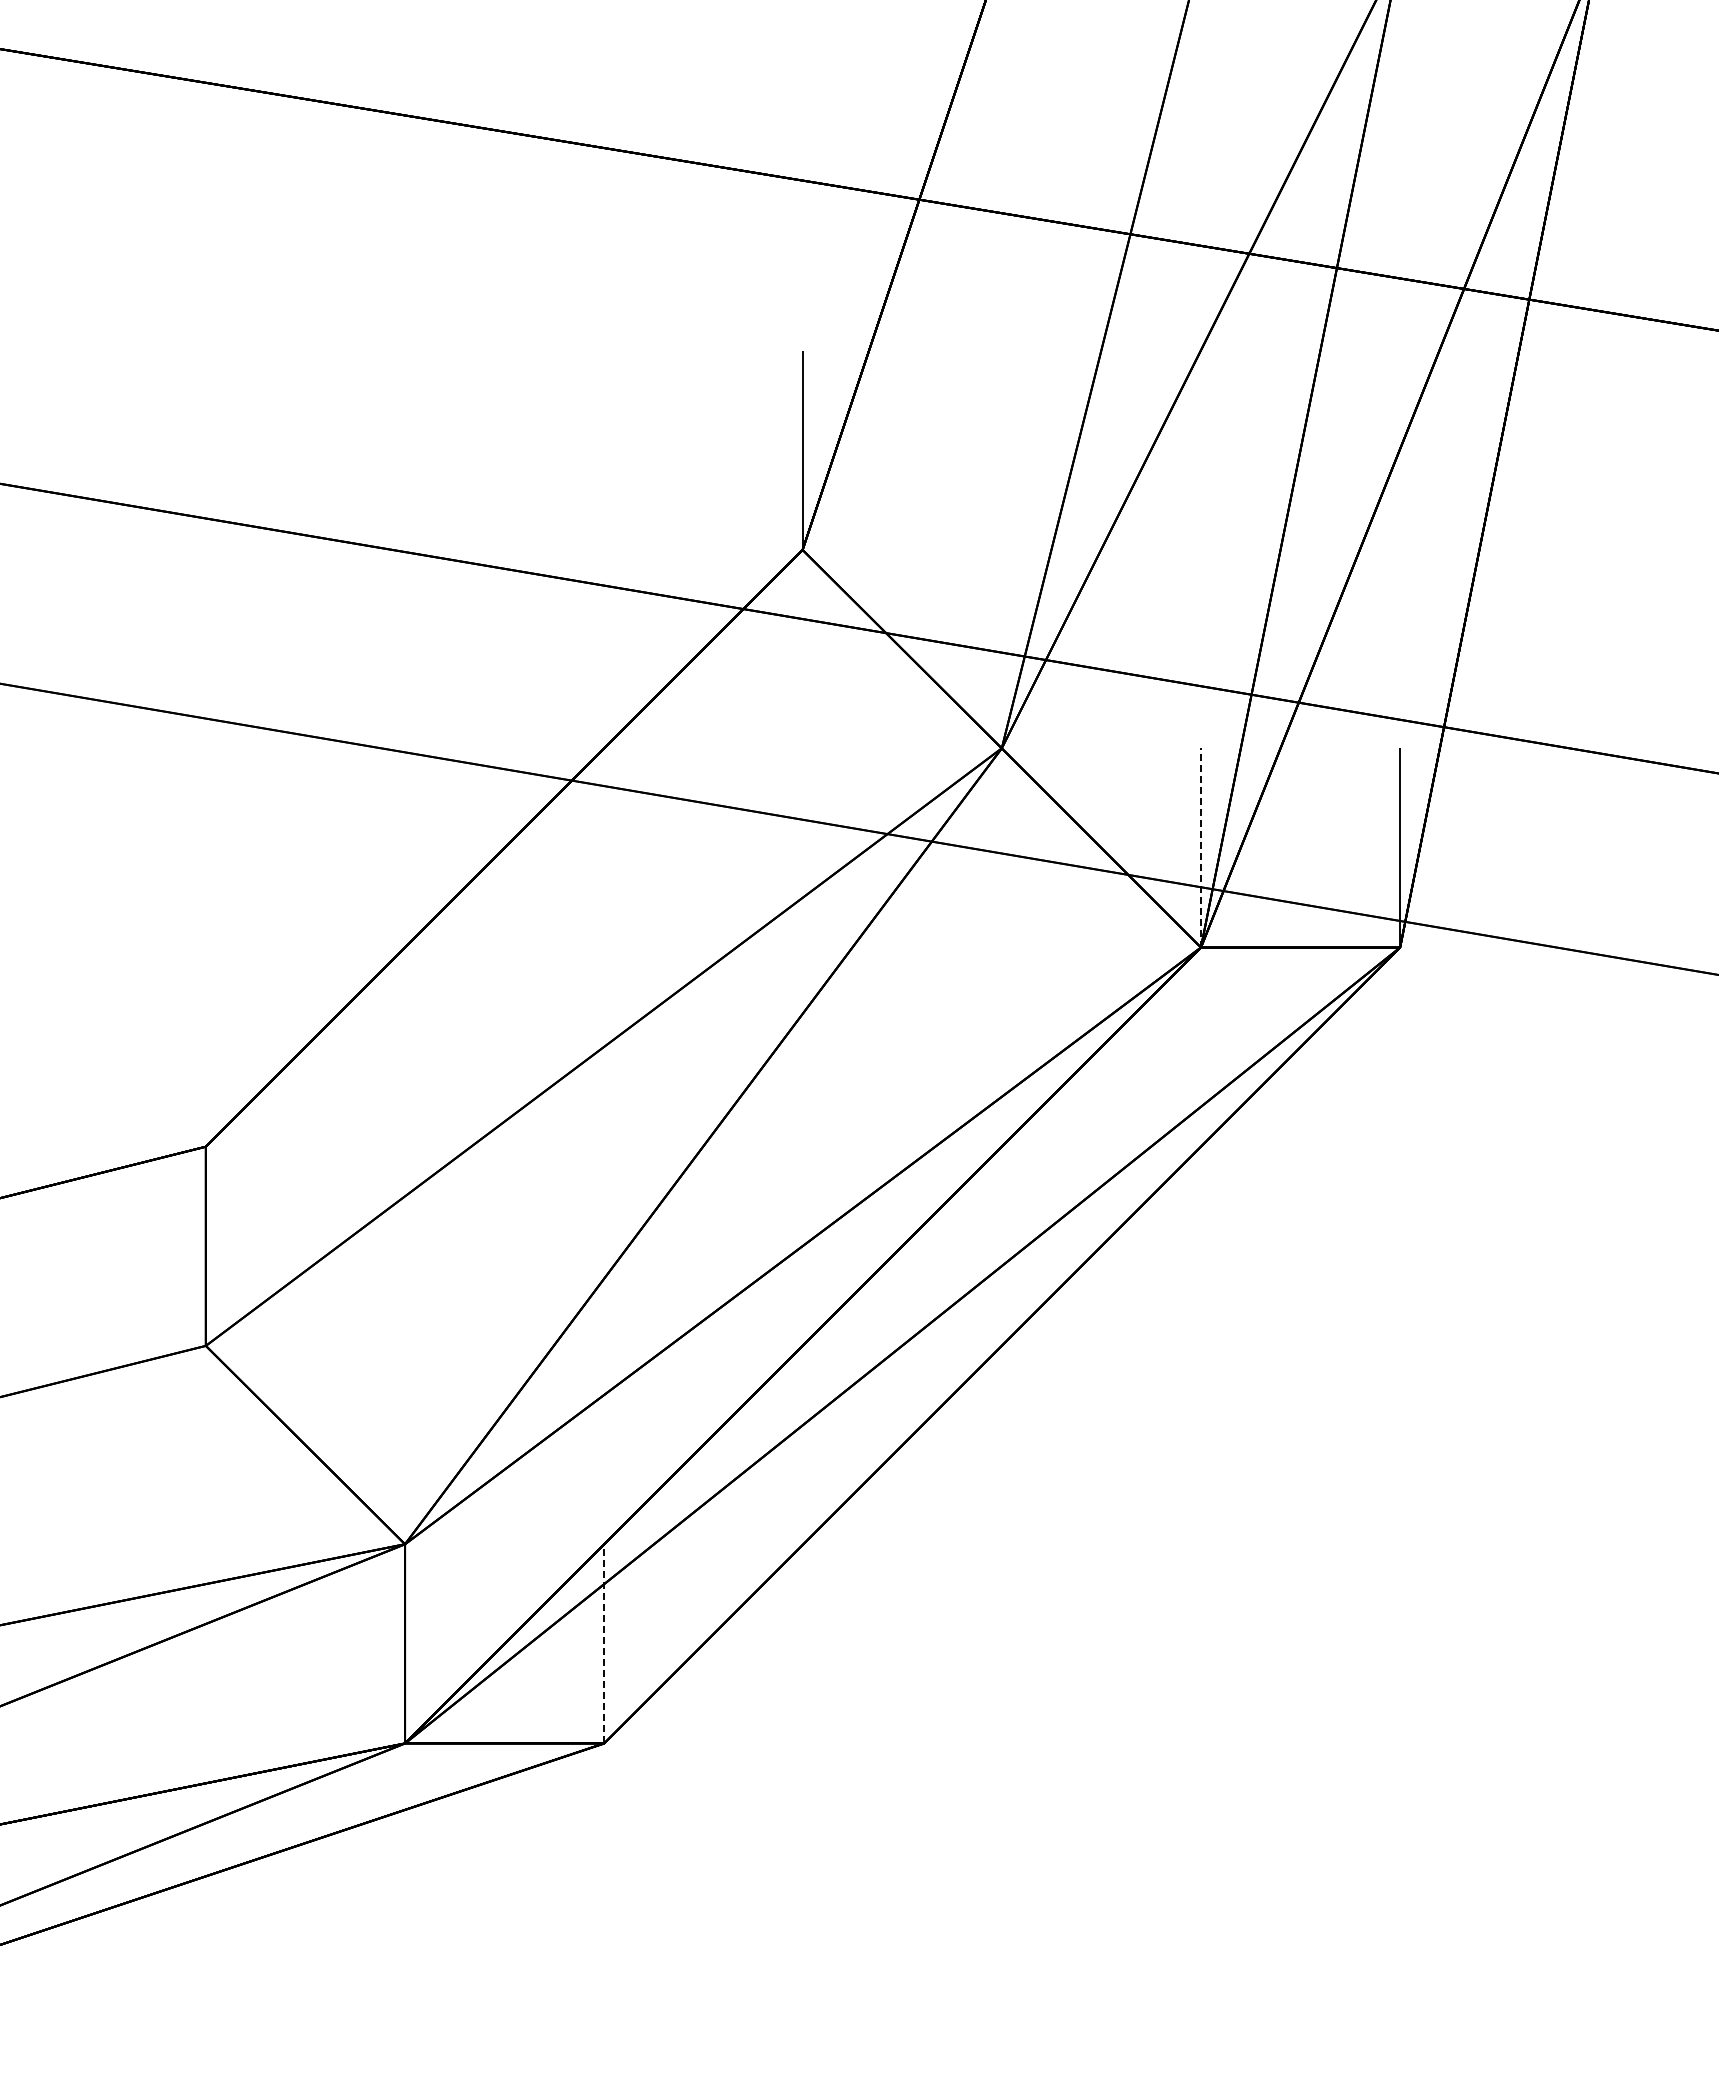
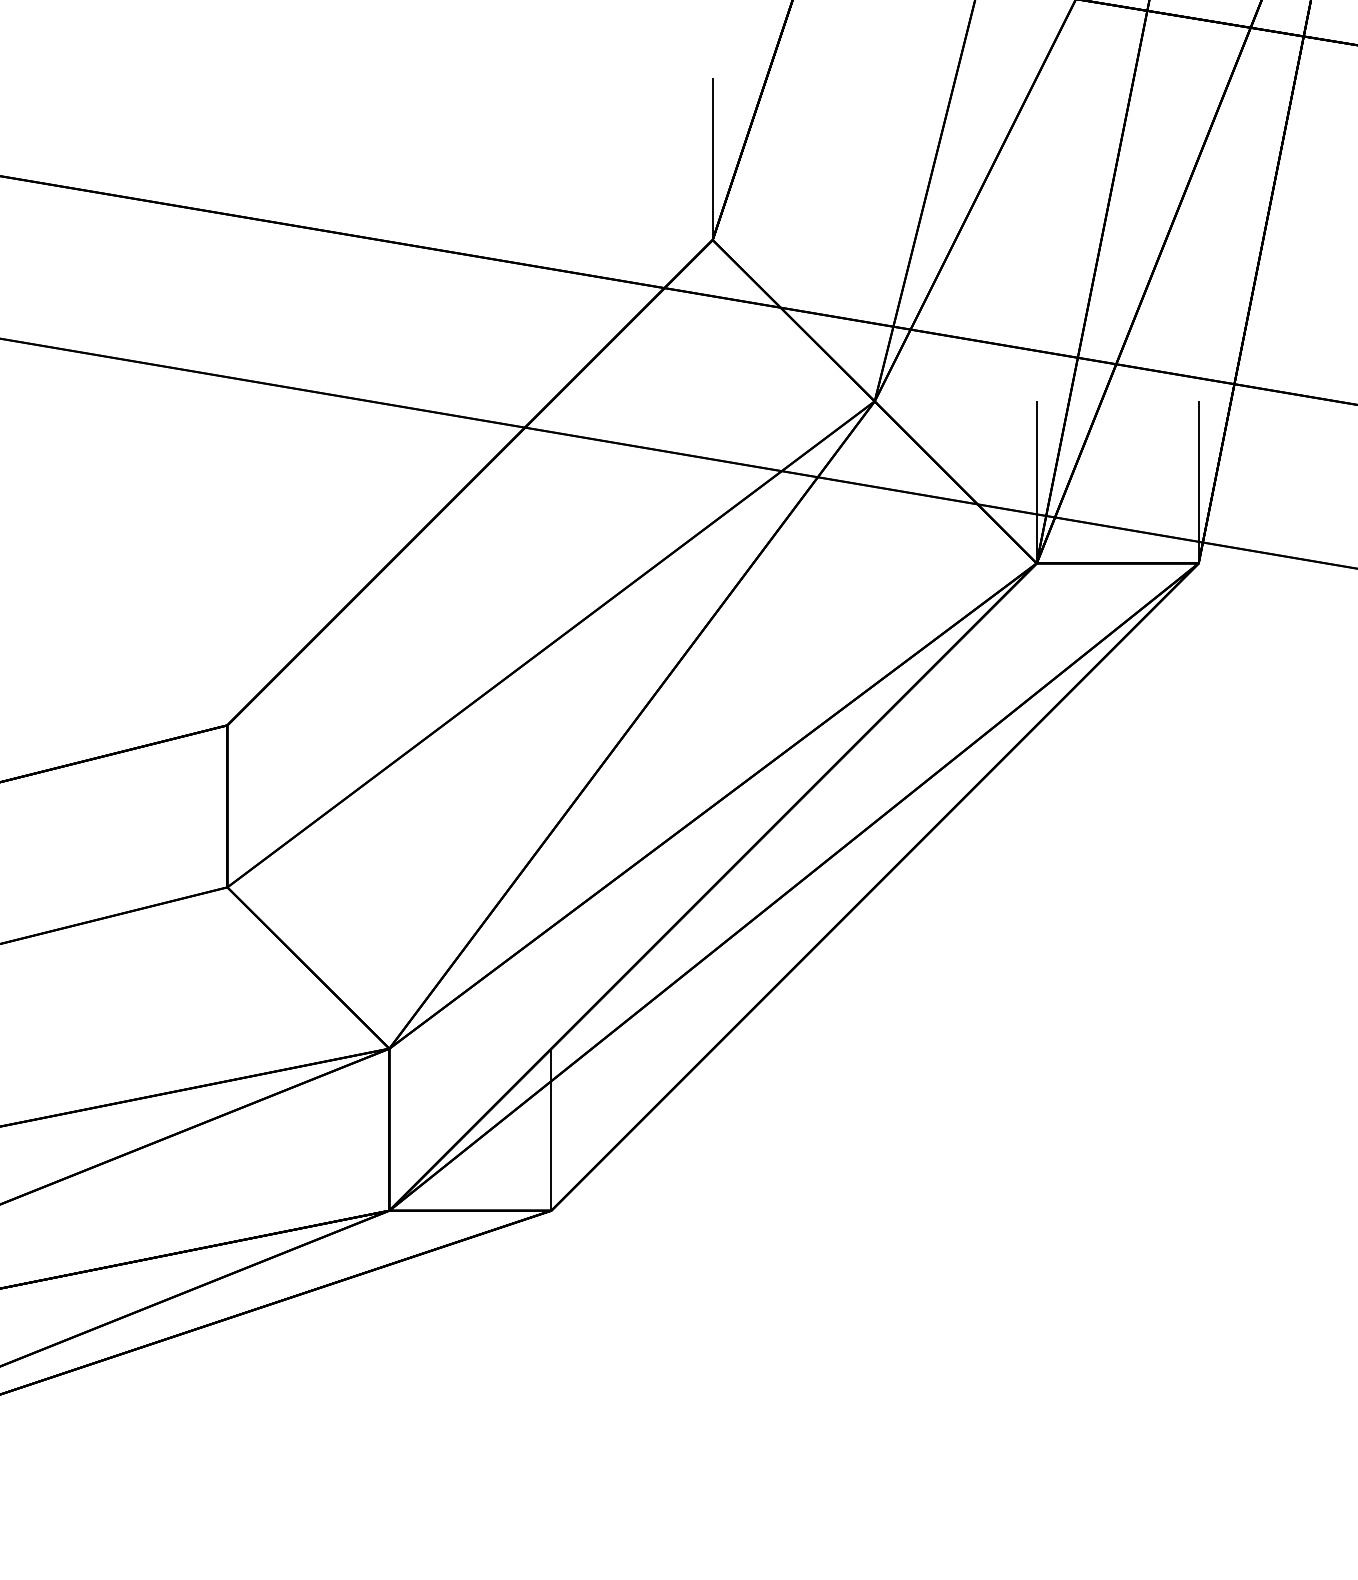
line: (1200, 847) -> (1036, 482), dashed -> solid
line: (604, 1643) -> (551, 1129), dashed -> solid

